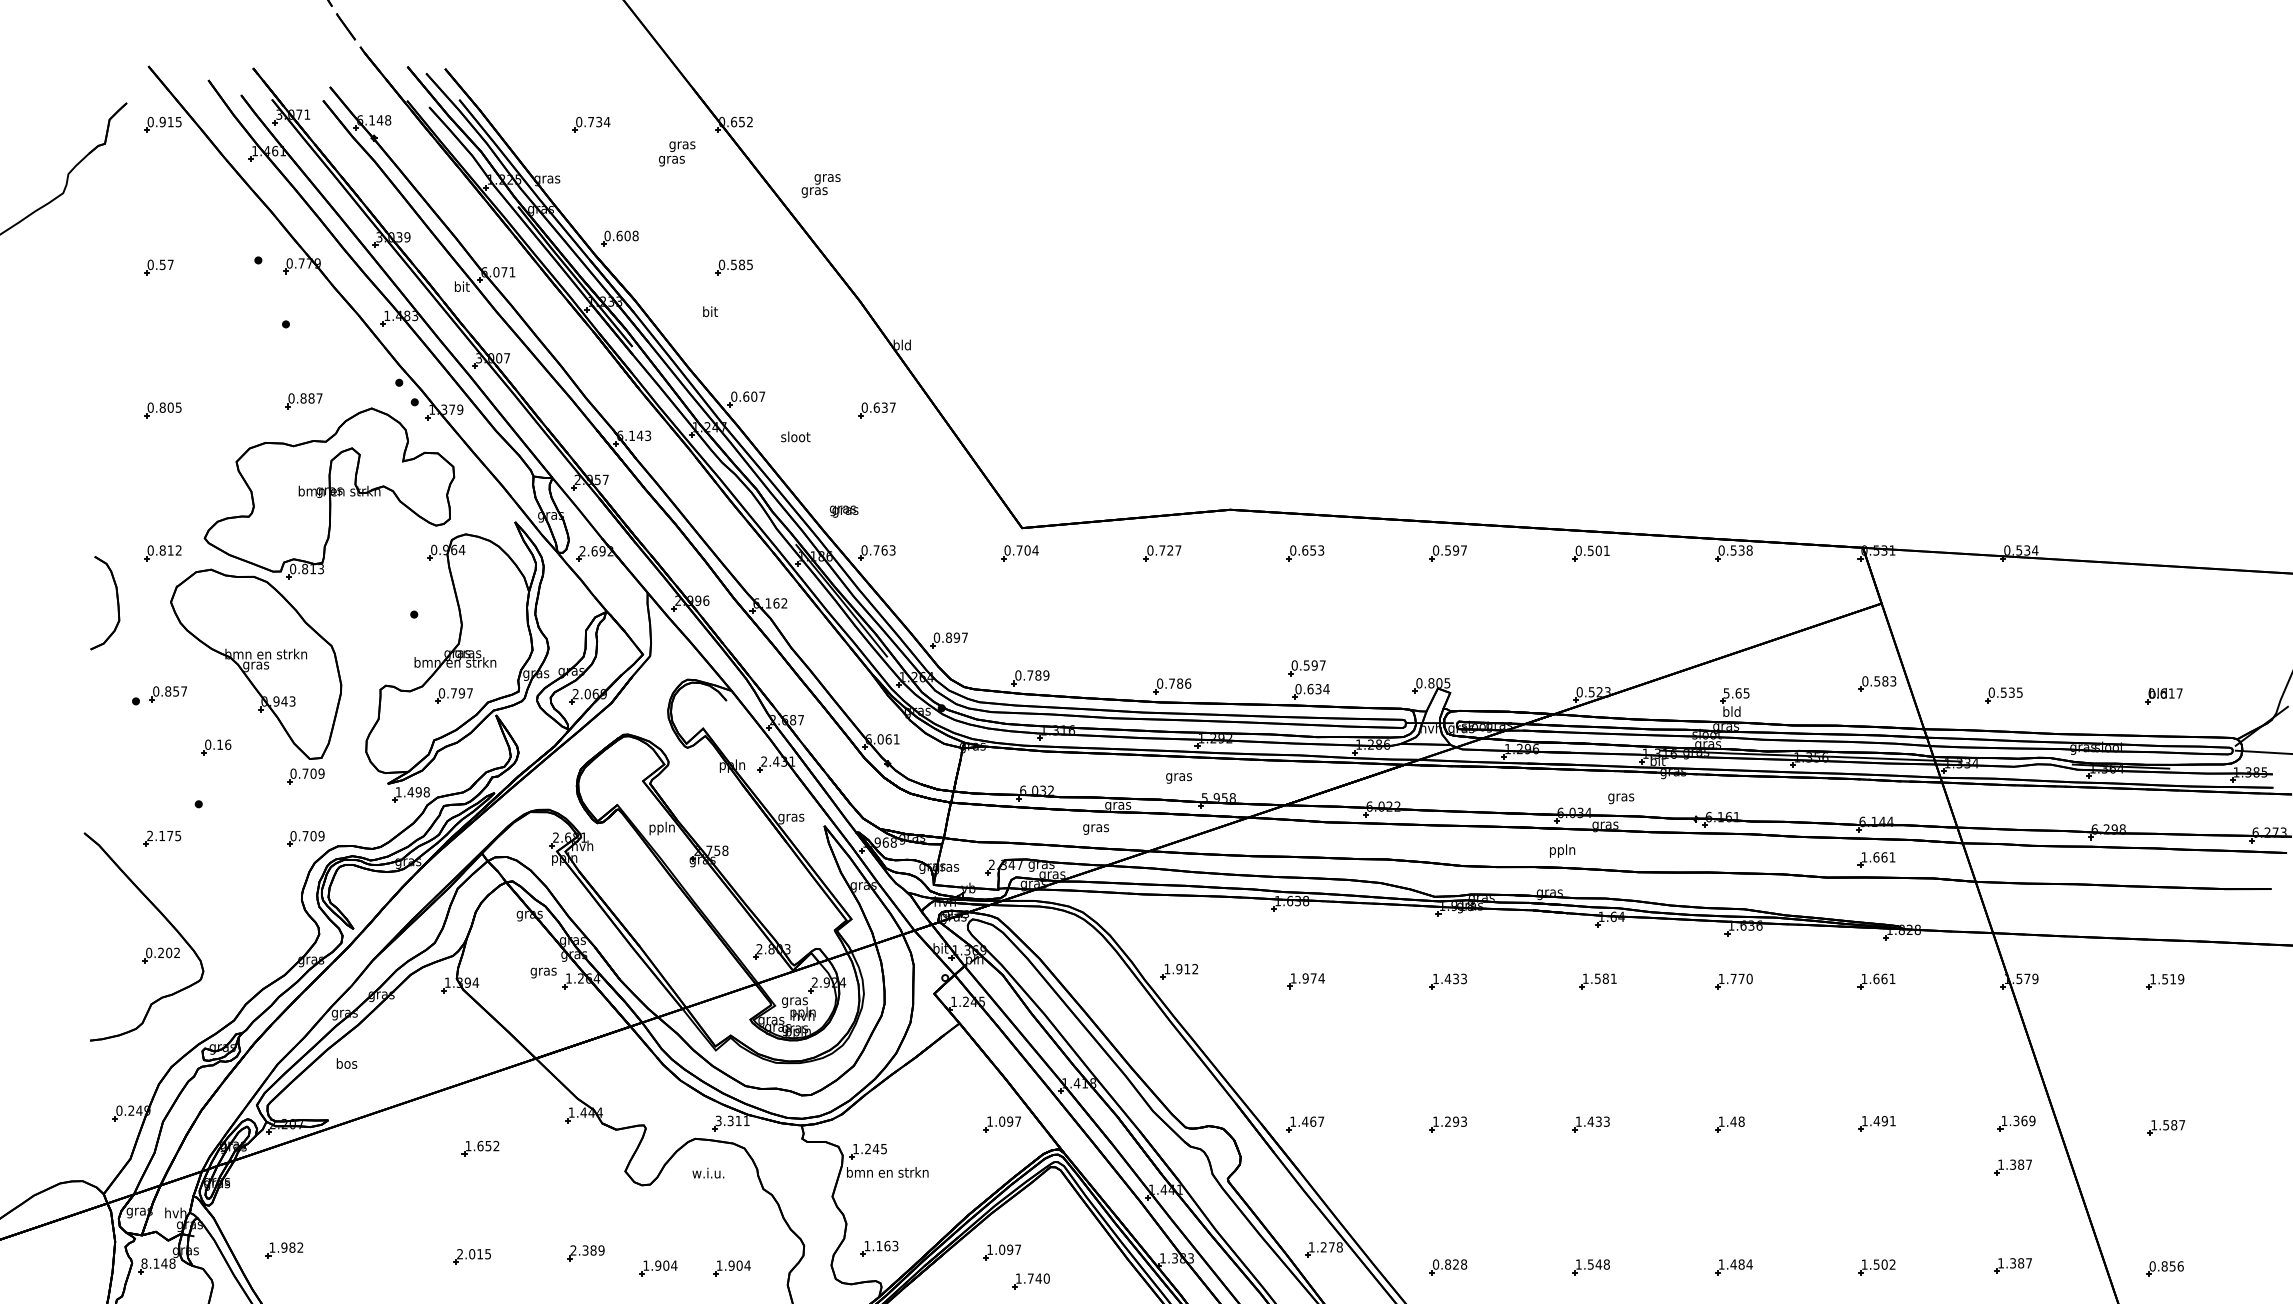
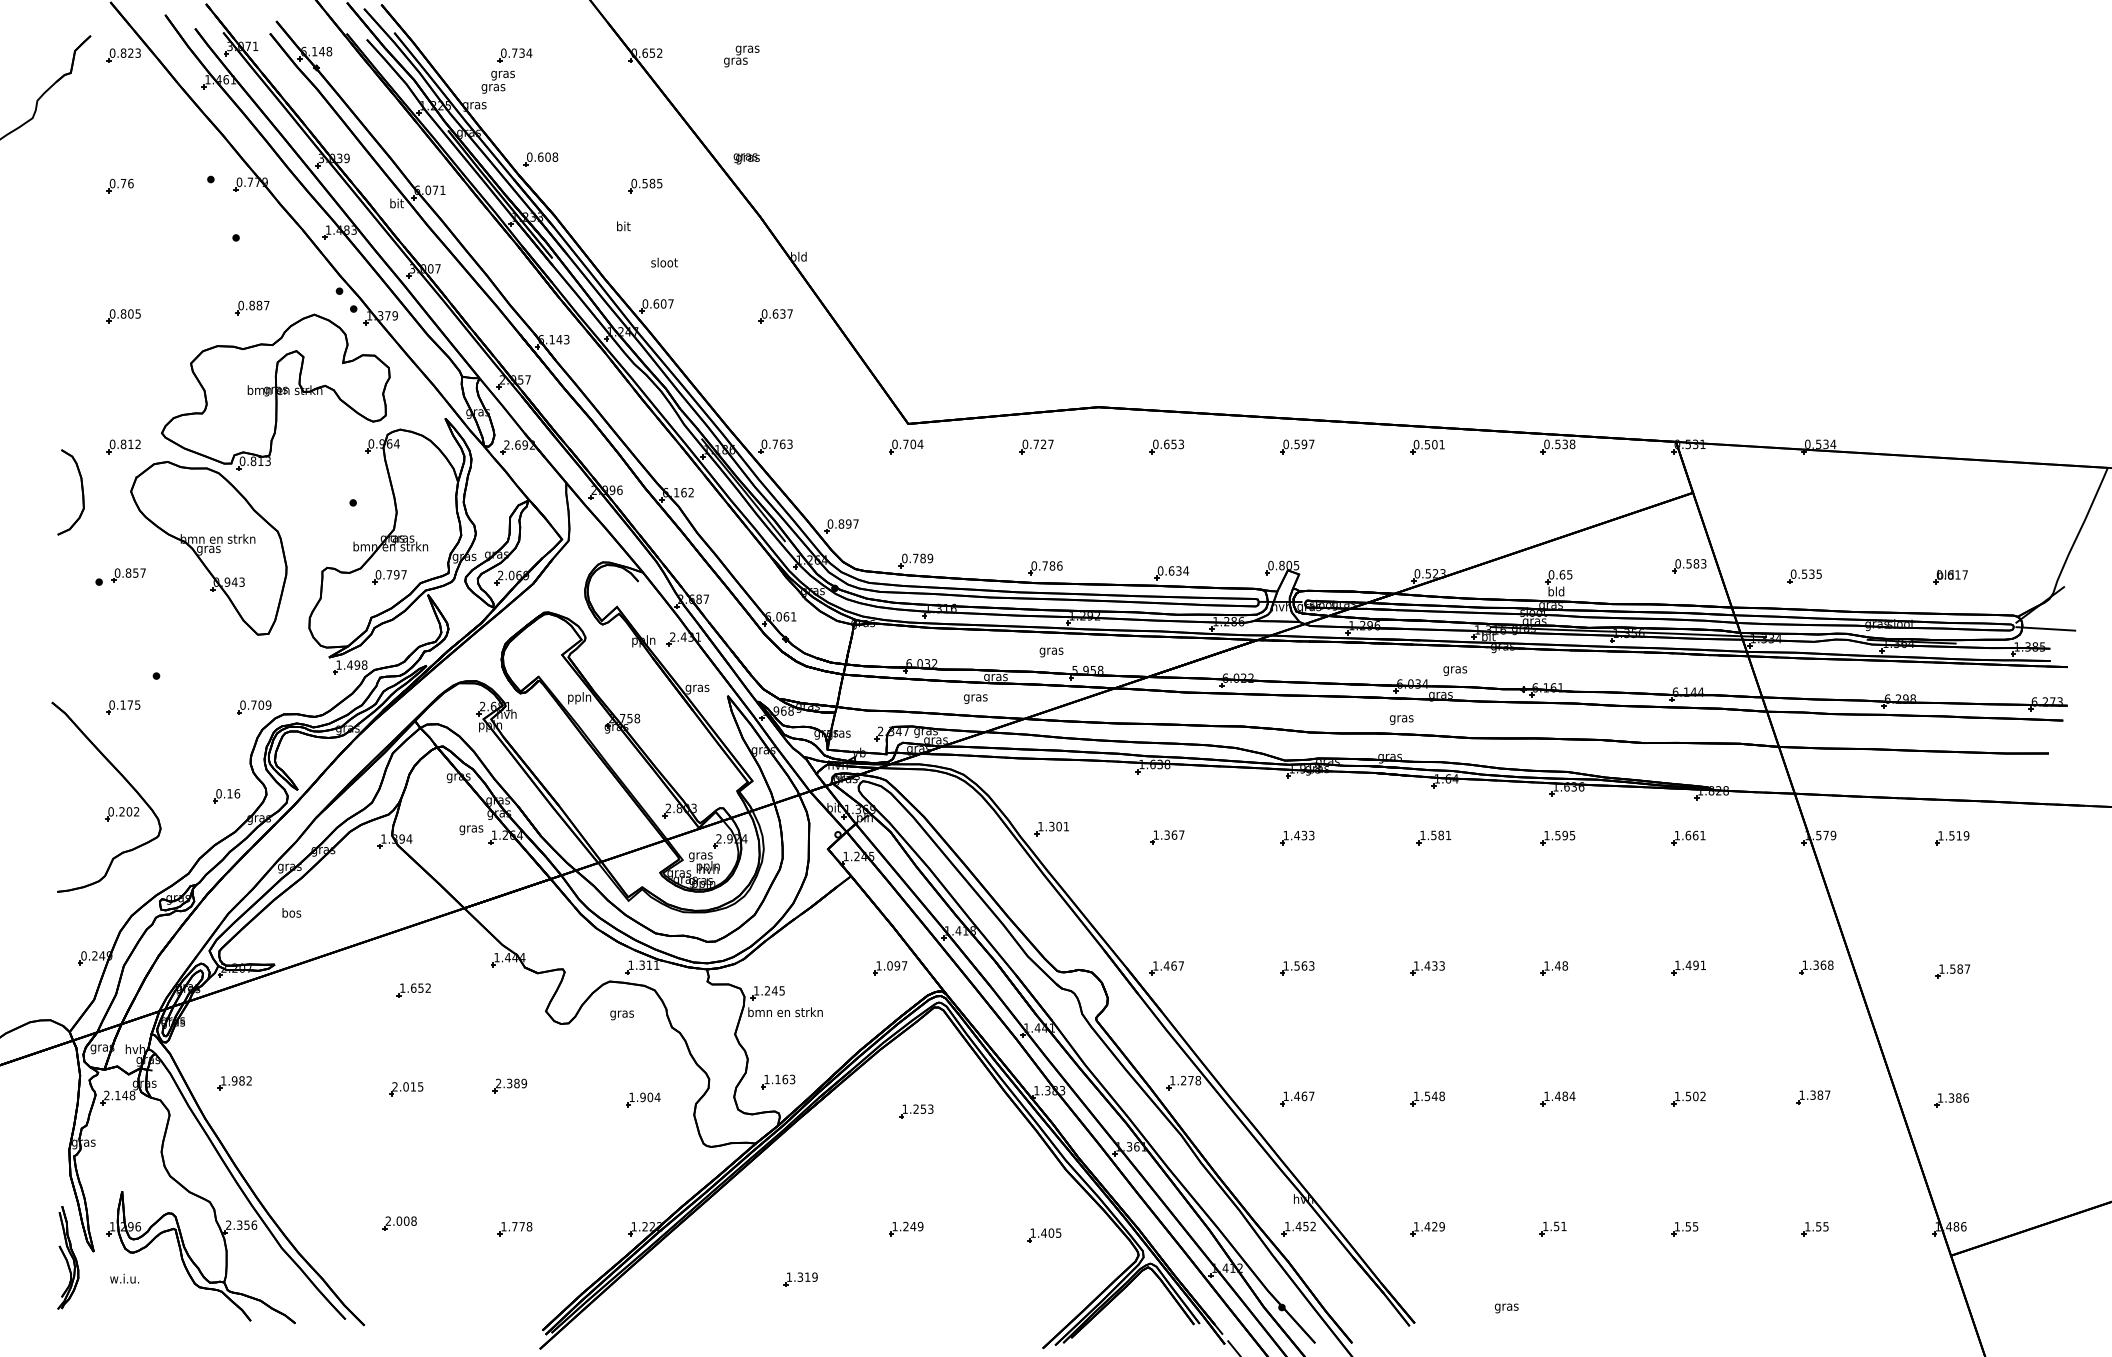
text: (170, 121) -> (130, 52), 0.915 -> 0.823
text: (676, 153) -> (497, 81), moved
text: (820, 185) -> (741, 56), moved
text: (165, 264) -> (126, 183), 0.57 -> 0.76
text: (795, 436) -> (664, 262), moved
text: (843, 511) -> (746, 158), moved
part: (1307, 667) -> (1168, 551), removed
text: (1726, 693) -> (1551, 574), 5.65 -> 0.65
part: (216, 747) -> (226, 796), moved
part: (306, 776) -> (254, 650), removed
text: (149, 835) -> (111, 704), 2.175 -> 0.175
text: (1562, 850) -> (1401, 718), ppln -> gras
part: (1876, 859) -> (1688, 726), removed
text: (1186, 969) -> (1058, 826), 1.912 -> 1.301
text: (1313, 977) -> (1174, 834), 1.974 -> 1.367
text: (1741, 978) -> (1565, 835), 1.770 -> 1.595
text: (717, 1120) -> (630, 964), 3.311 -> 1.311
text: (2032, 1120) -> (1830, 964), 1.369 -> 1.368
text: (1451, 1121) -> (1300, 965), 1.293 -> 1.563
part: (2013, 1167) -> (1813, 1007), removed
text: (708, 1174) -> (621, 1014), w.i.u. -> gras
part: (1002, 1252) -> (890, 1085), removed
text: (144, 1263) -> (106, 1095), 8.148 -> 2.148
text: (1449, 1264) -> (1298, 1096), 0.828 -> 1.467
text: (2162, 1265) -> (1949, 1097), 0.856 -> 1.386
part: (658, 1267) -> (576, 1099), removed
text: (1038, 1277) -> (923, 1108), 1.740 -> 1.253

